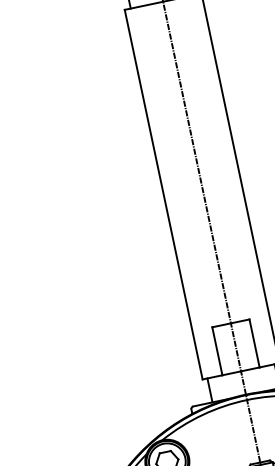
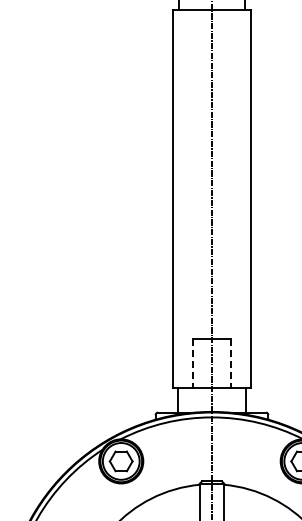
line: (254, 343) -> (230, 363), solid -> dashed
line: (216, 351) -> (192, 363), solid -> dashed

